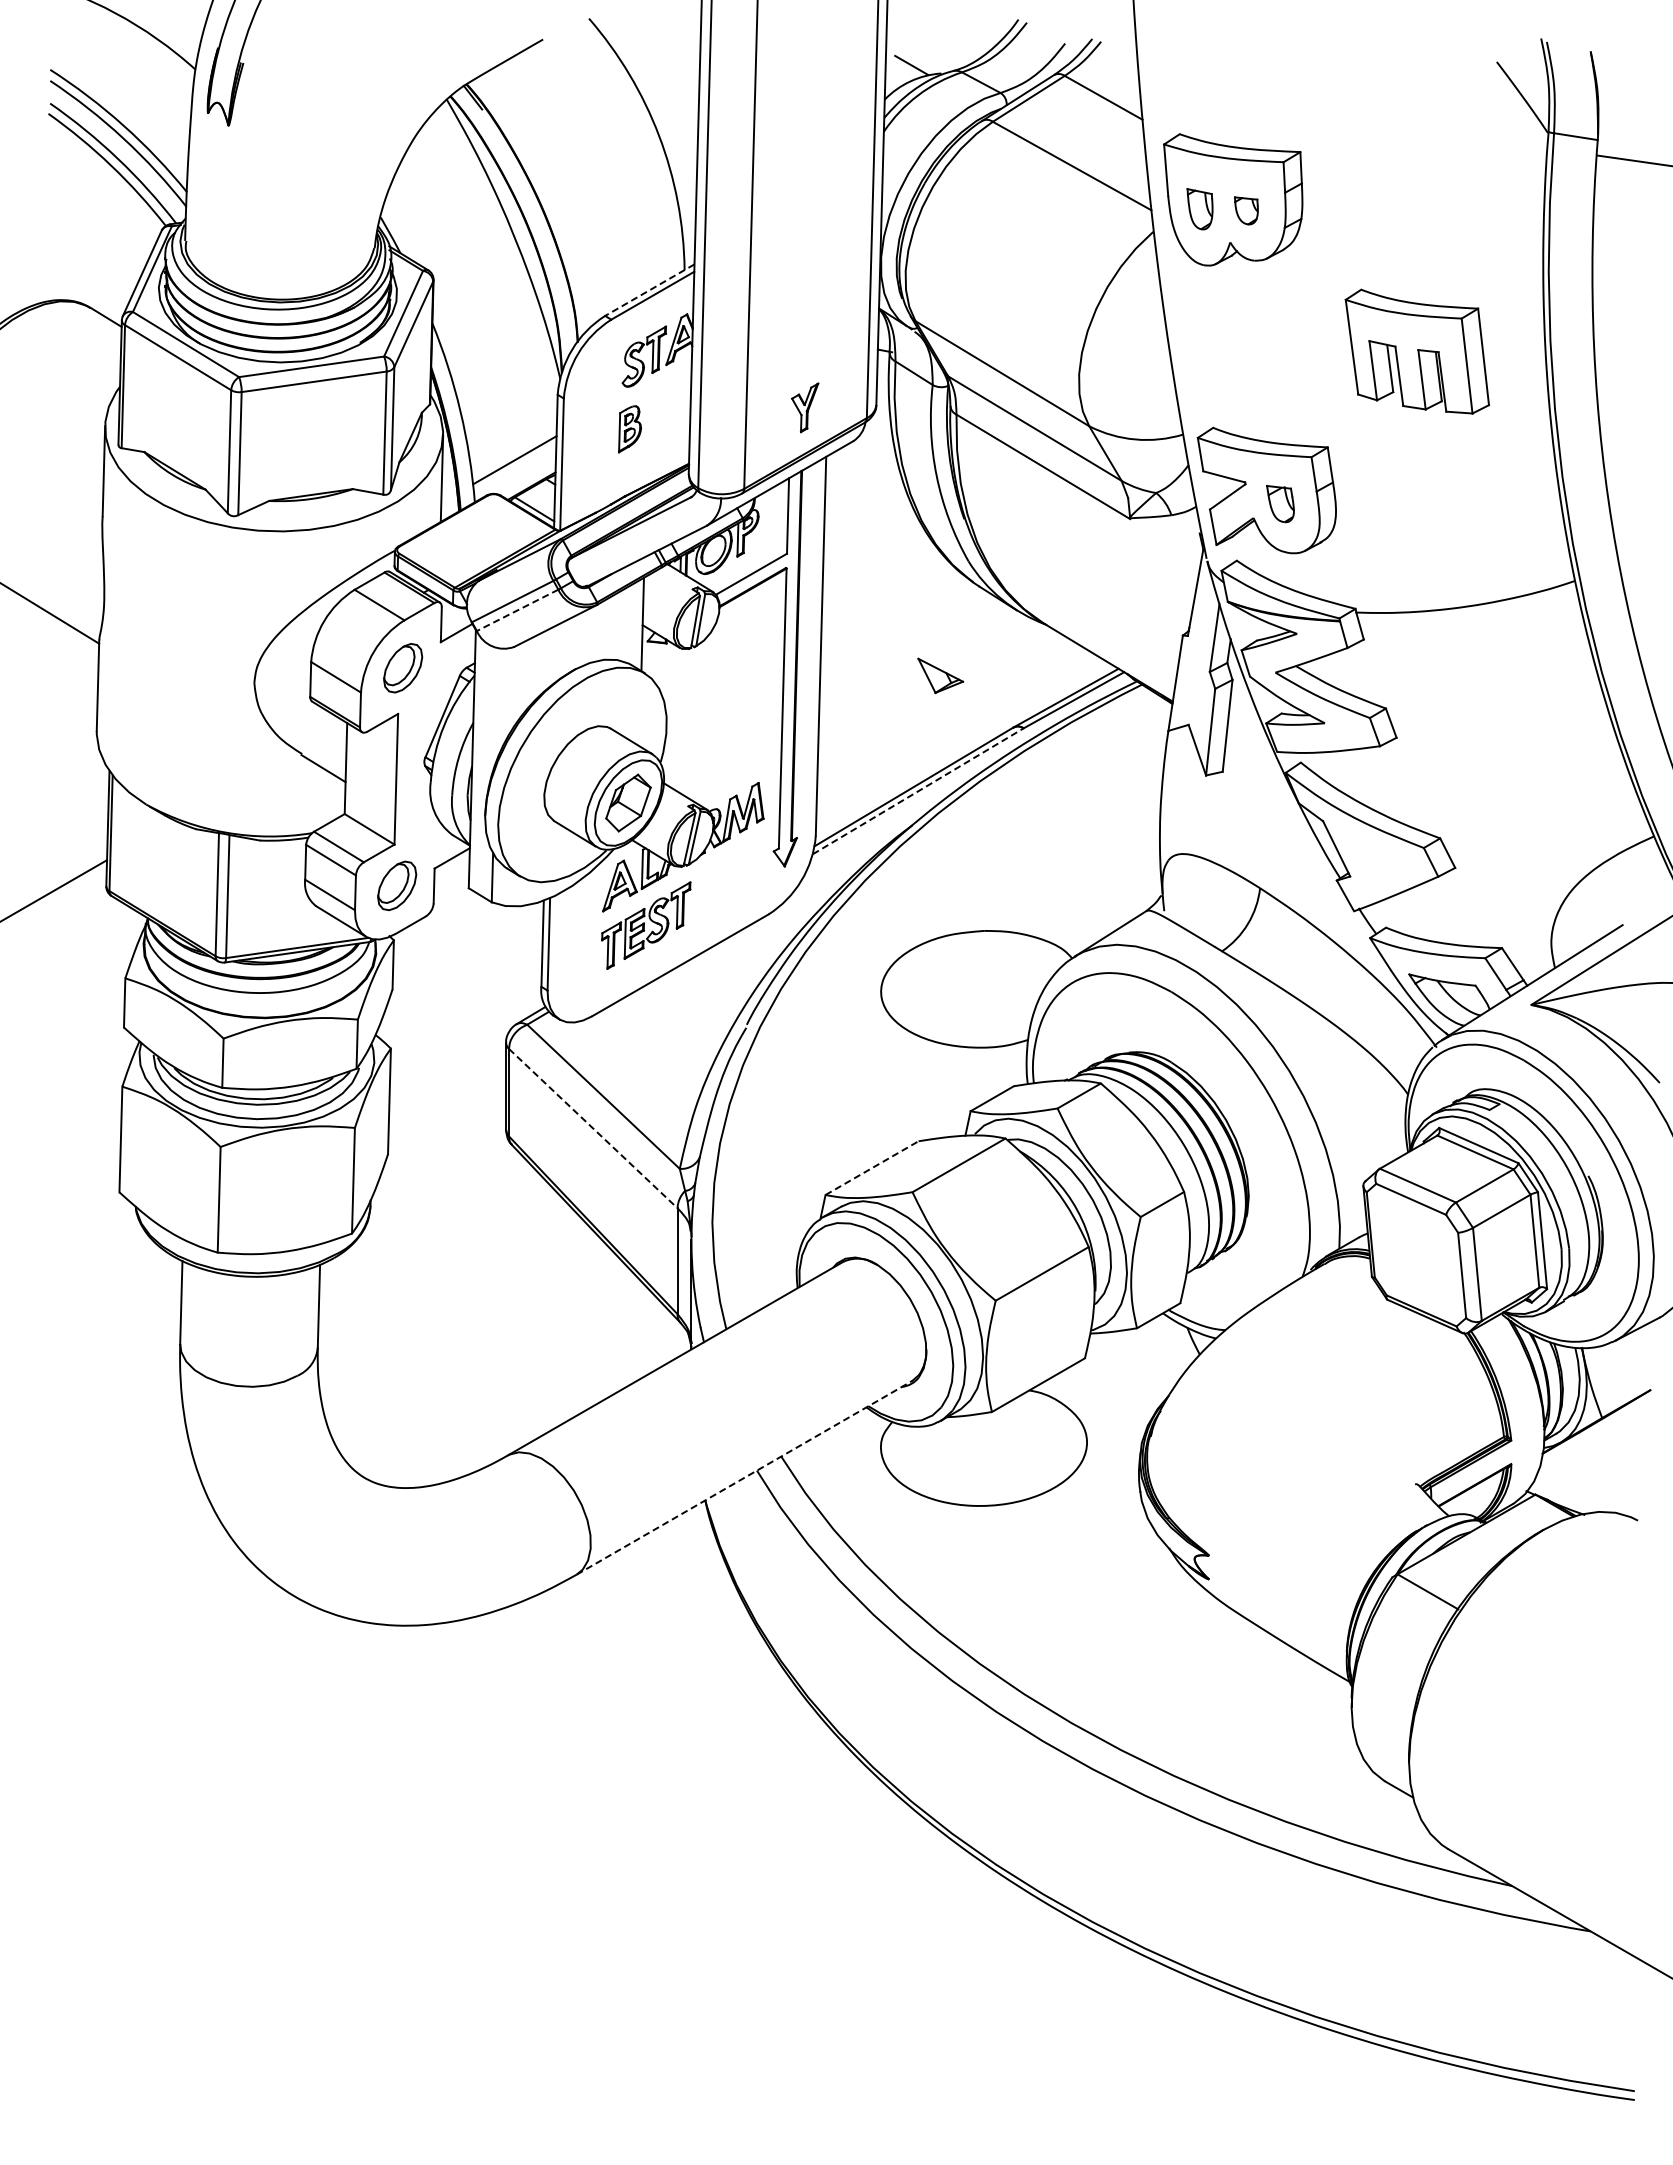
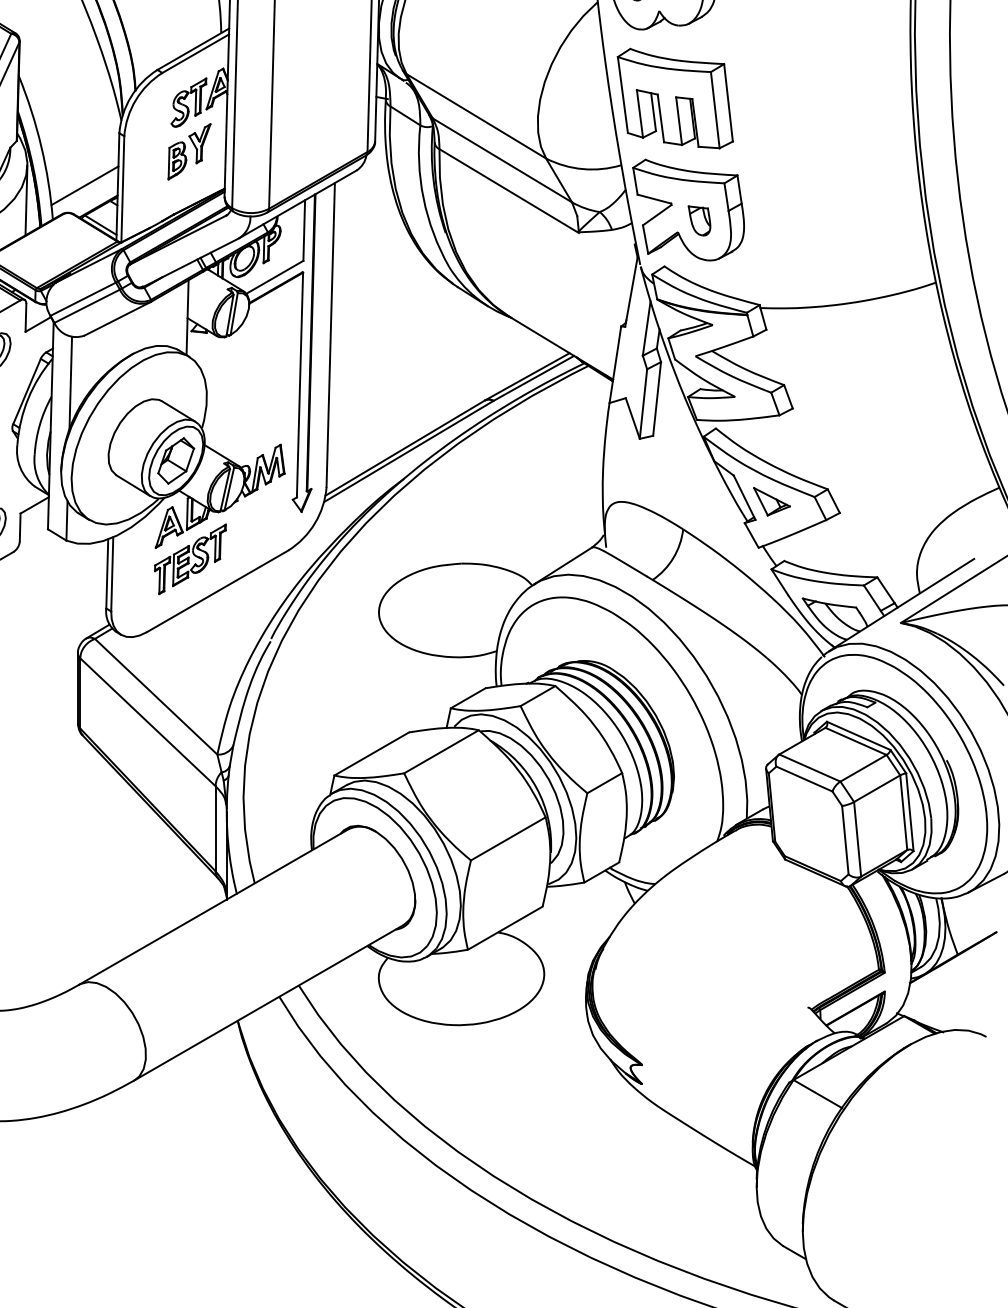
line: (649, 290) -> (193, 49), dashed -> solid
part: (1417, 351) -> (675, 98), moved
part: (805, 407) -> (200, 143), moved
line: (517, 610) -> (87, 306), dashed -> solid
part: (940, 675) -> (771, 501), moved
line: (496, 706) -> (70, 383), added
line: (918, 791) -> (408, 451), dashed -> solid
line: (593, 1128) -> (148, 722), dashed -> solid
line: (872, 1168) -> (372, 754), dashed -> solid
line: (744, 1477) -> (269, 1002), dashed -> solid

